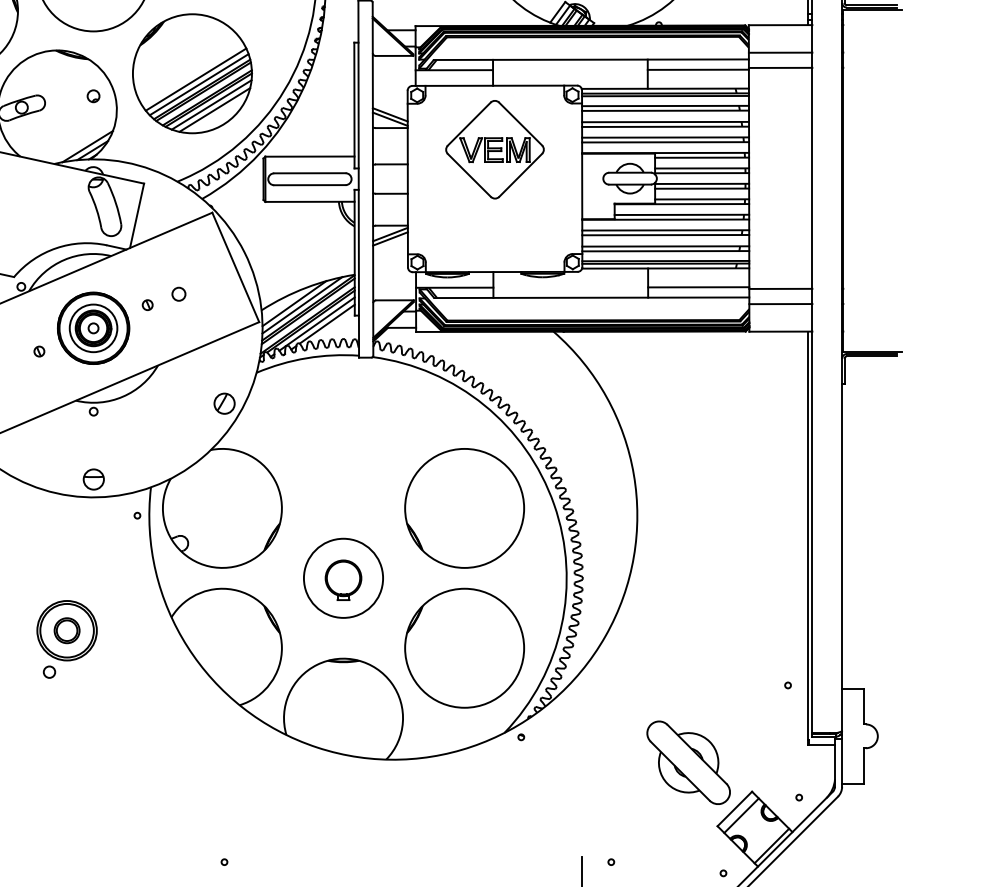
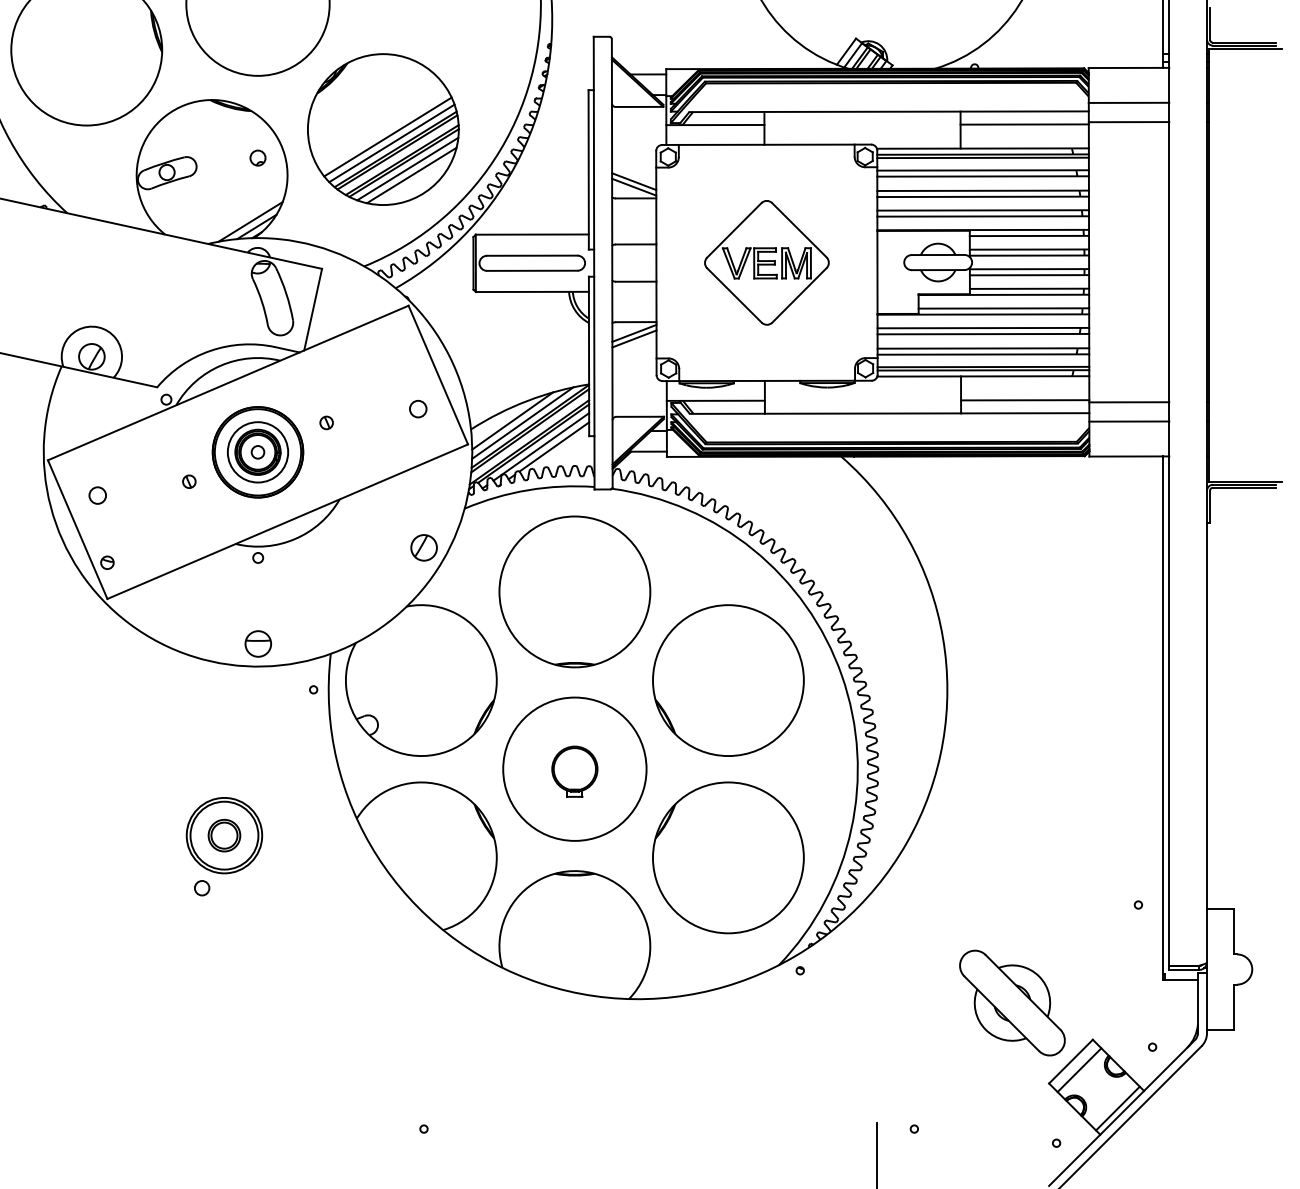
part: (494, 149) -> (766, 262), moved
circle: (179, 293) -> (418, 408), moved
part: (343, 438) -> (574, 591), added
circle: (343, 577) -> (574, 768), size x1.43

